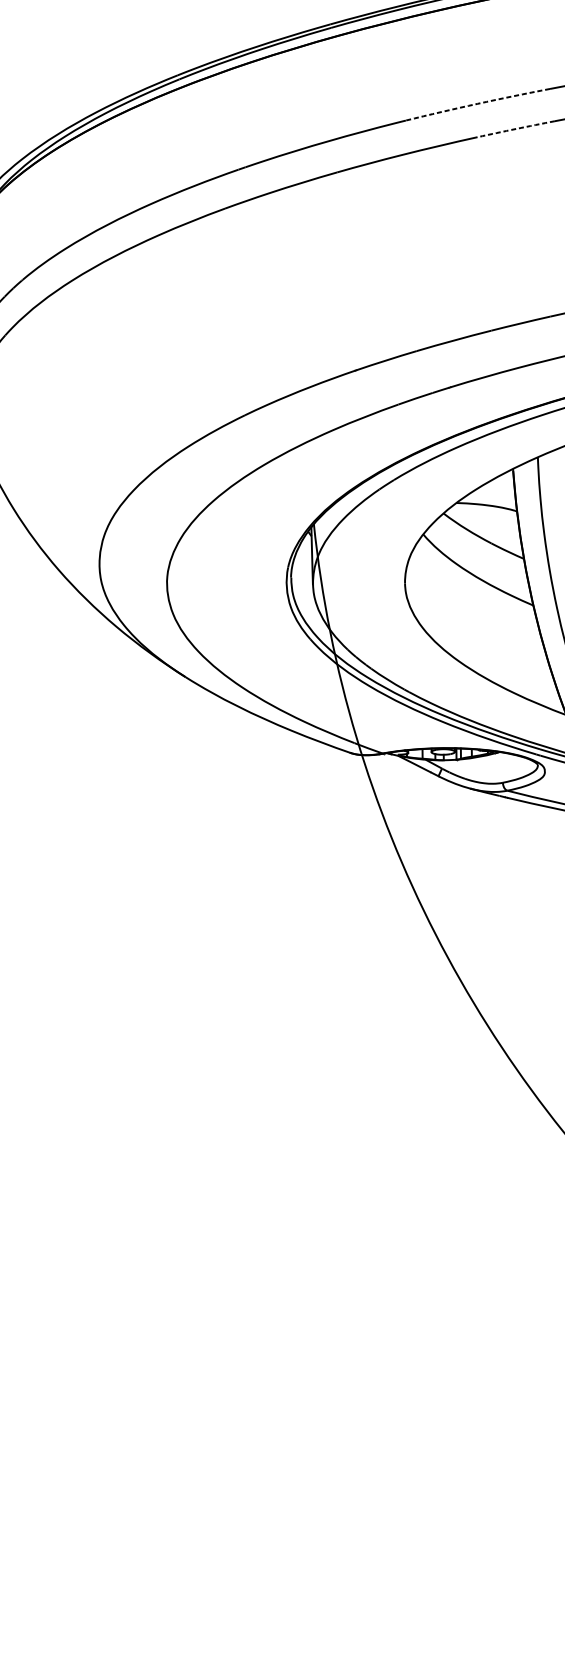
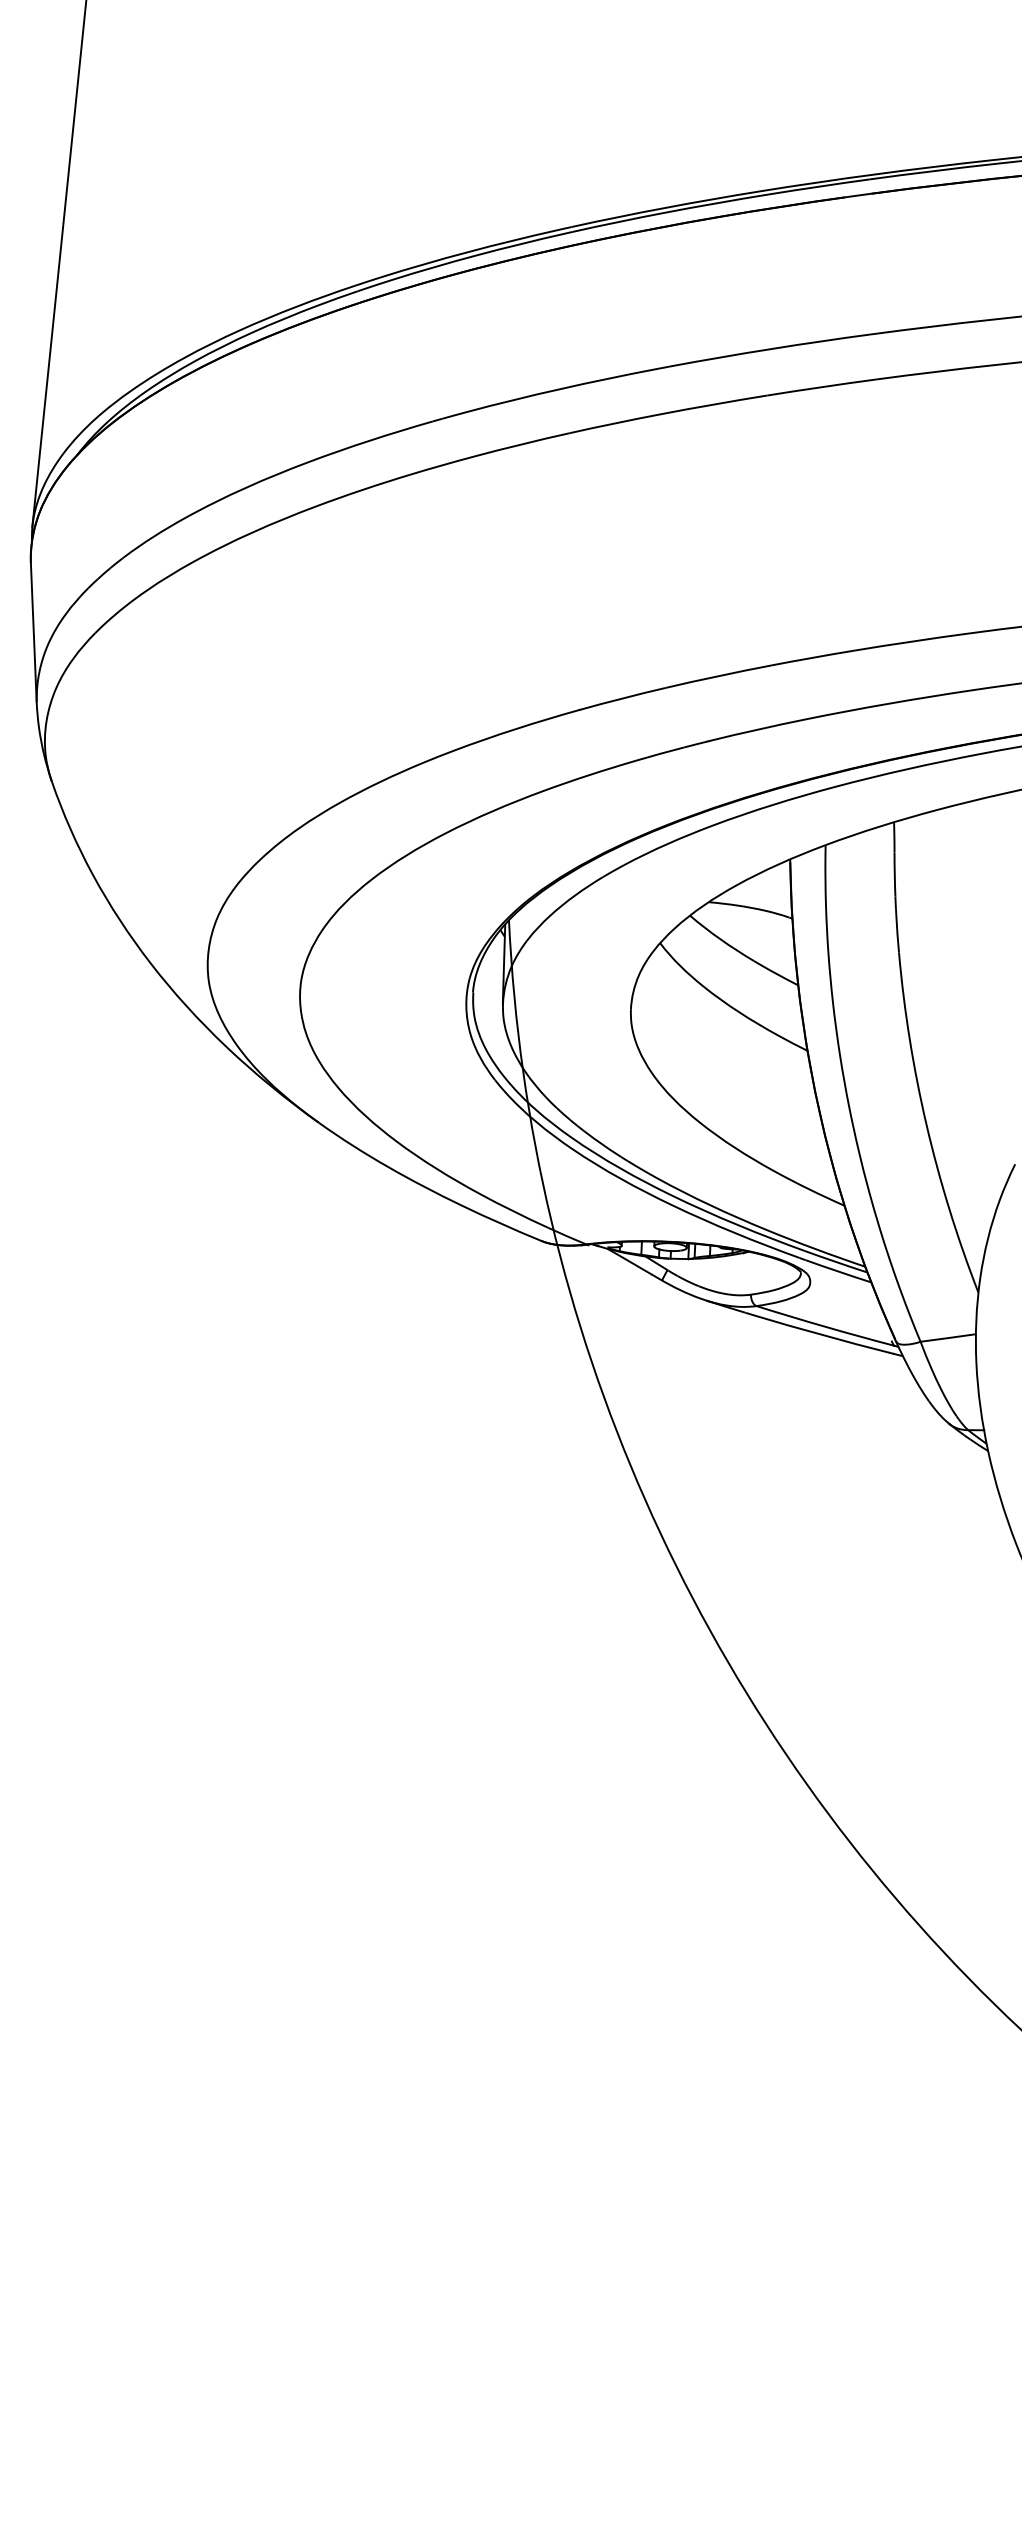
arc: (477, 104) -> (770, 349), dashed -> solid
arc: (515, 129) -> (821, 387), dashed -> solid

